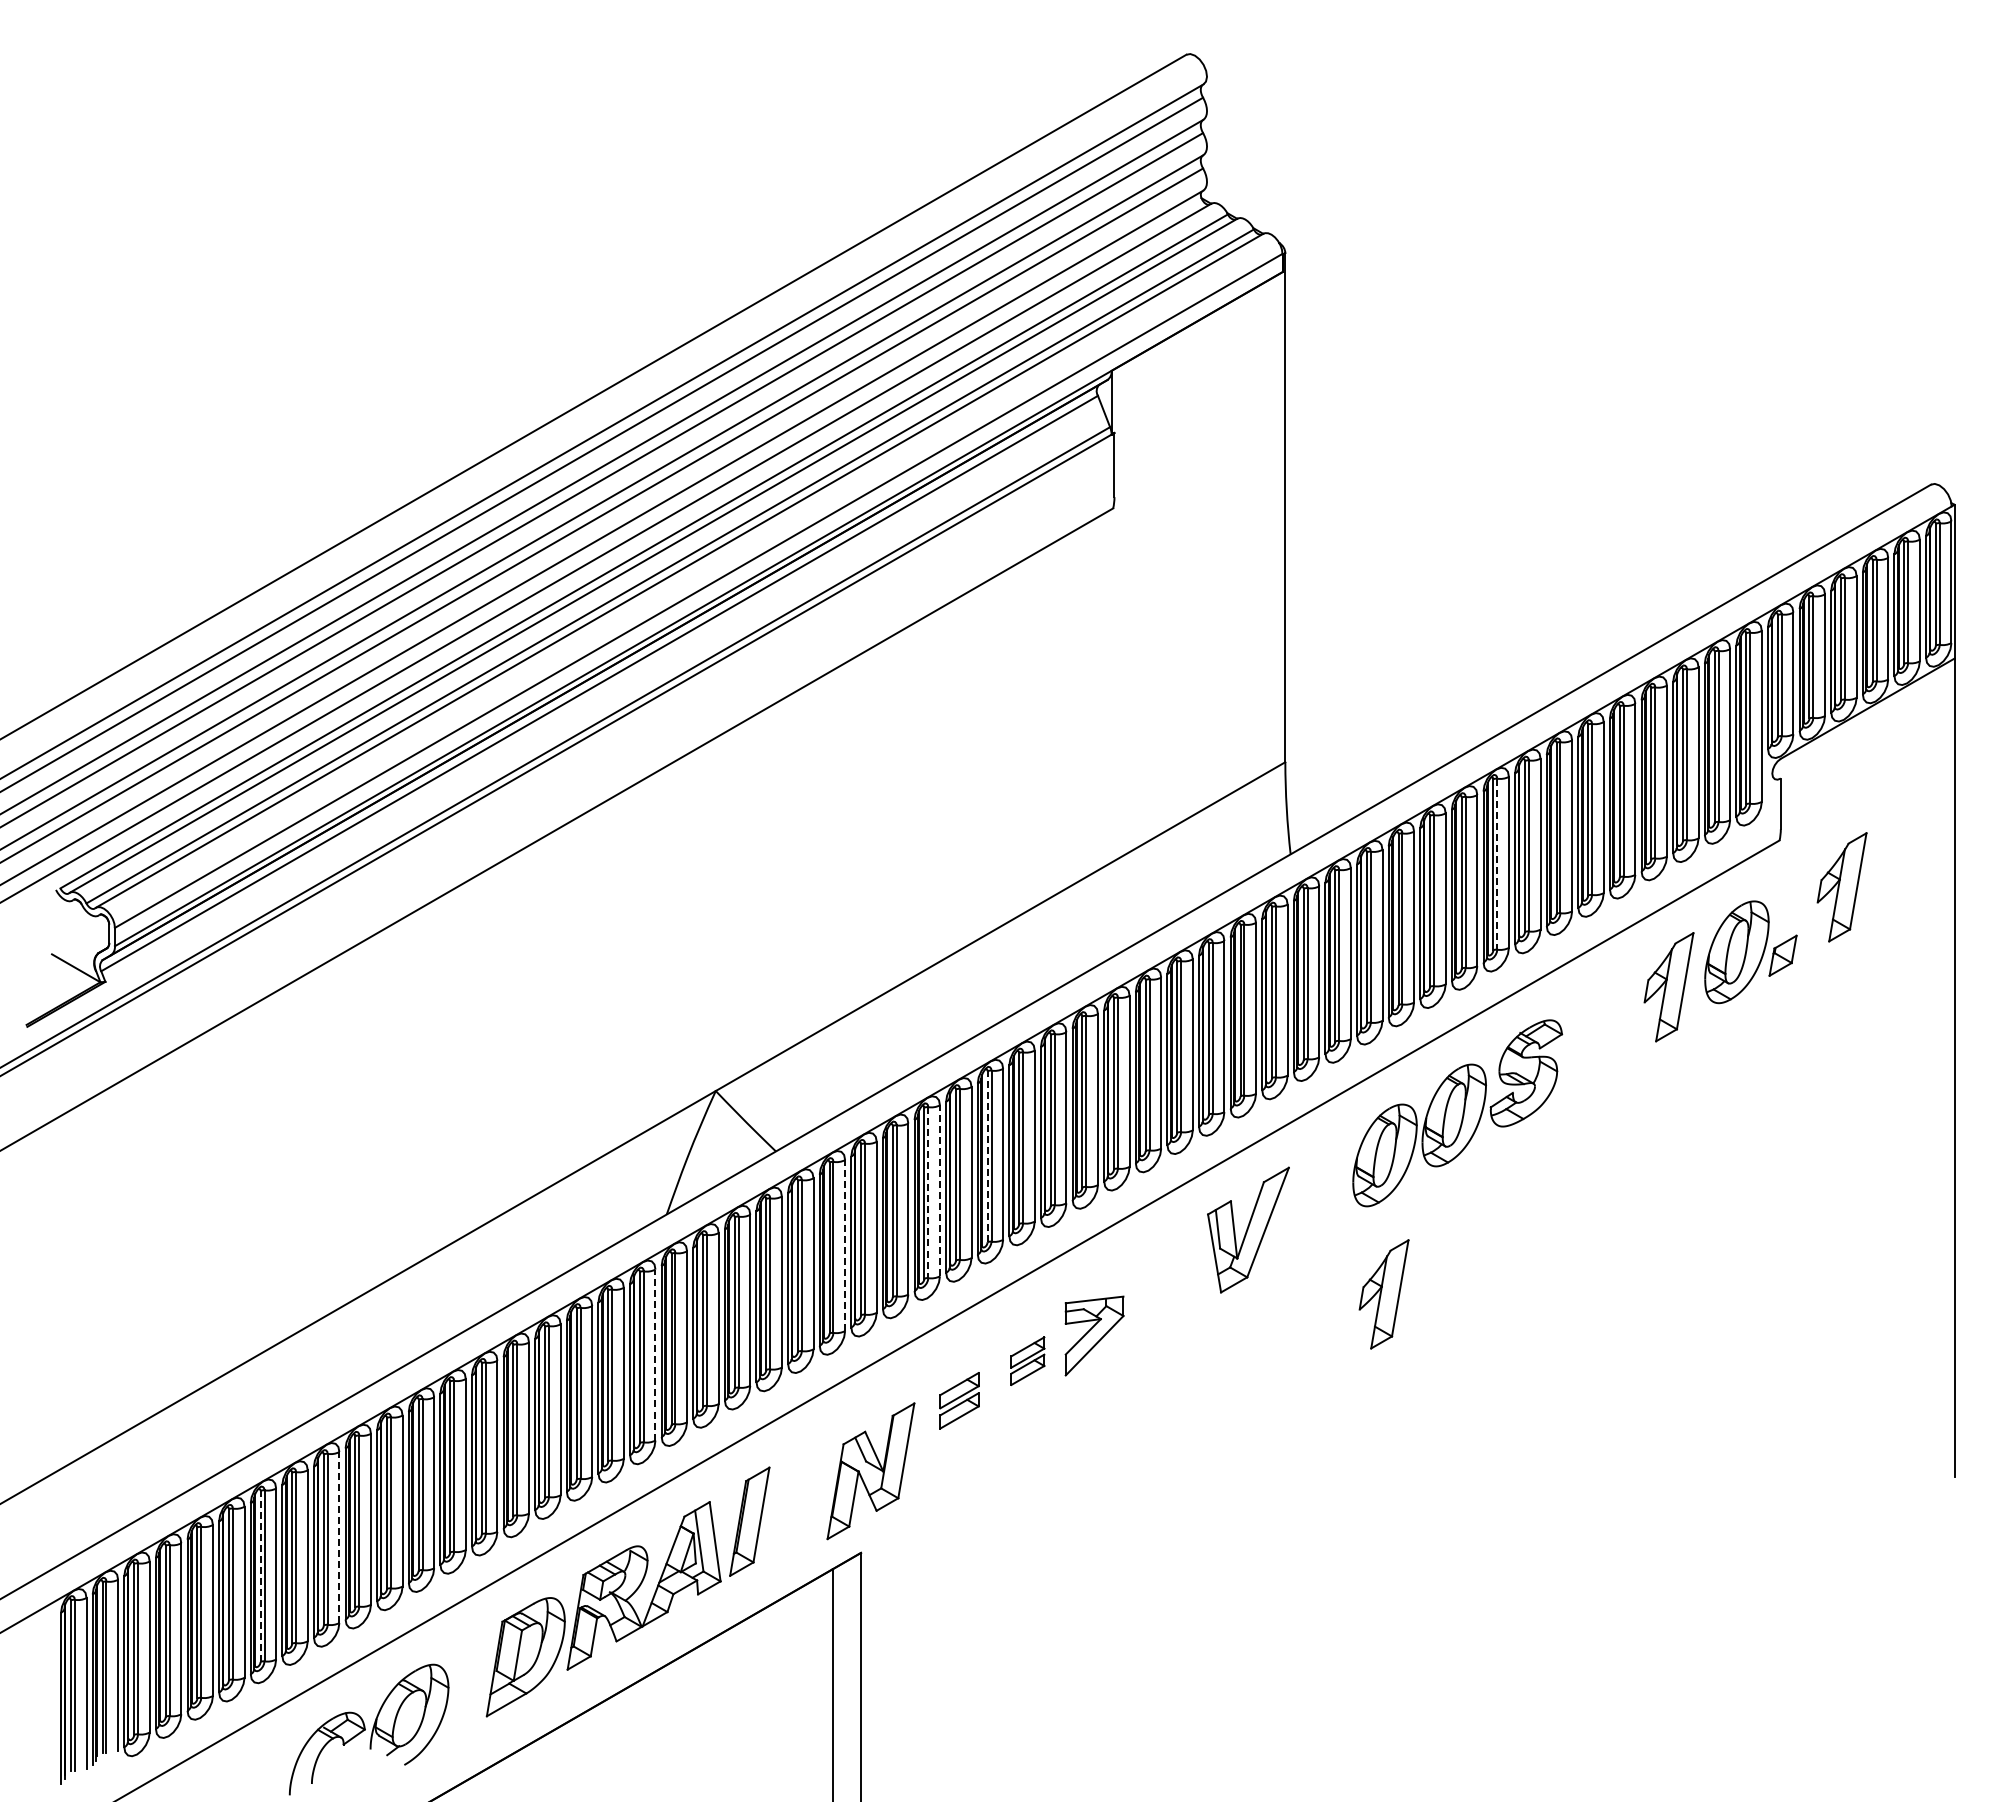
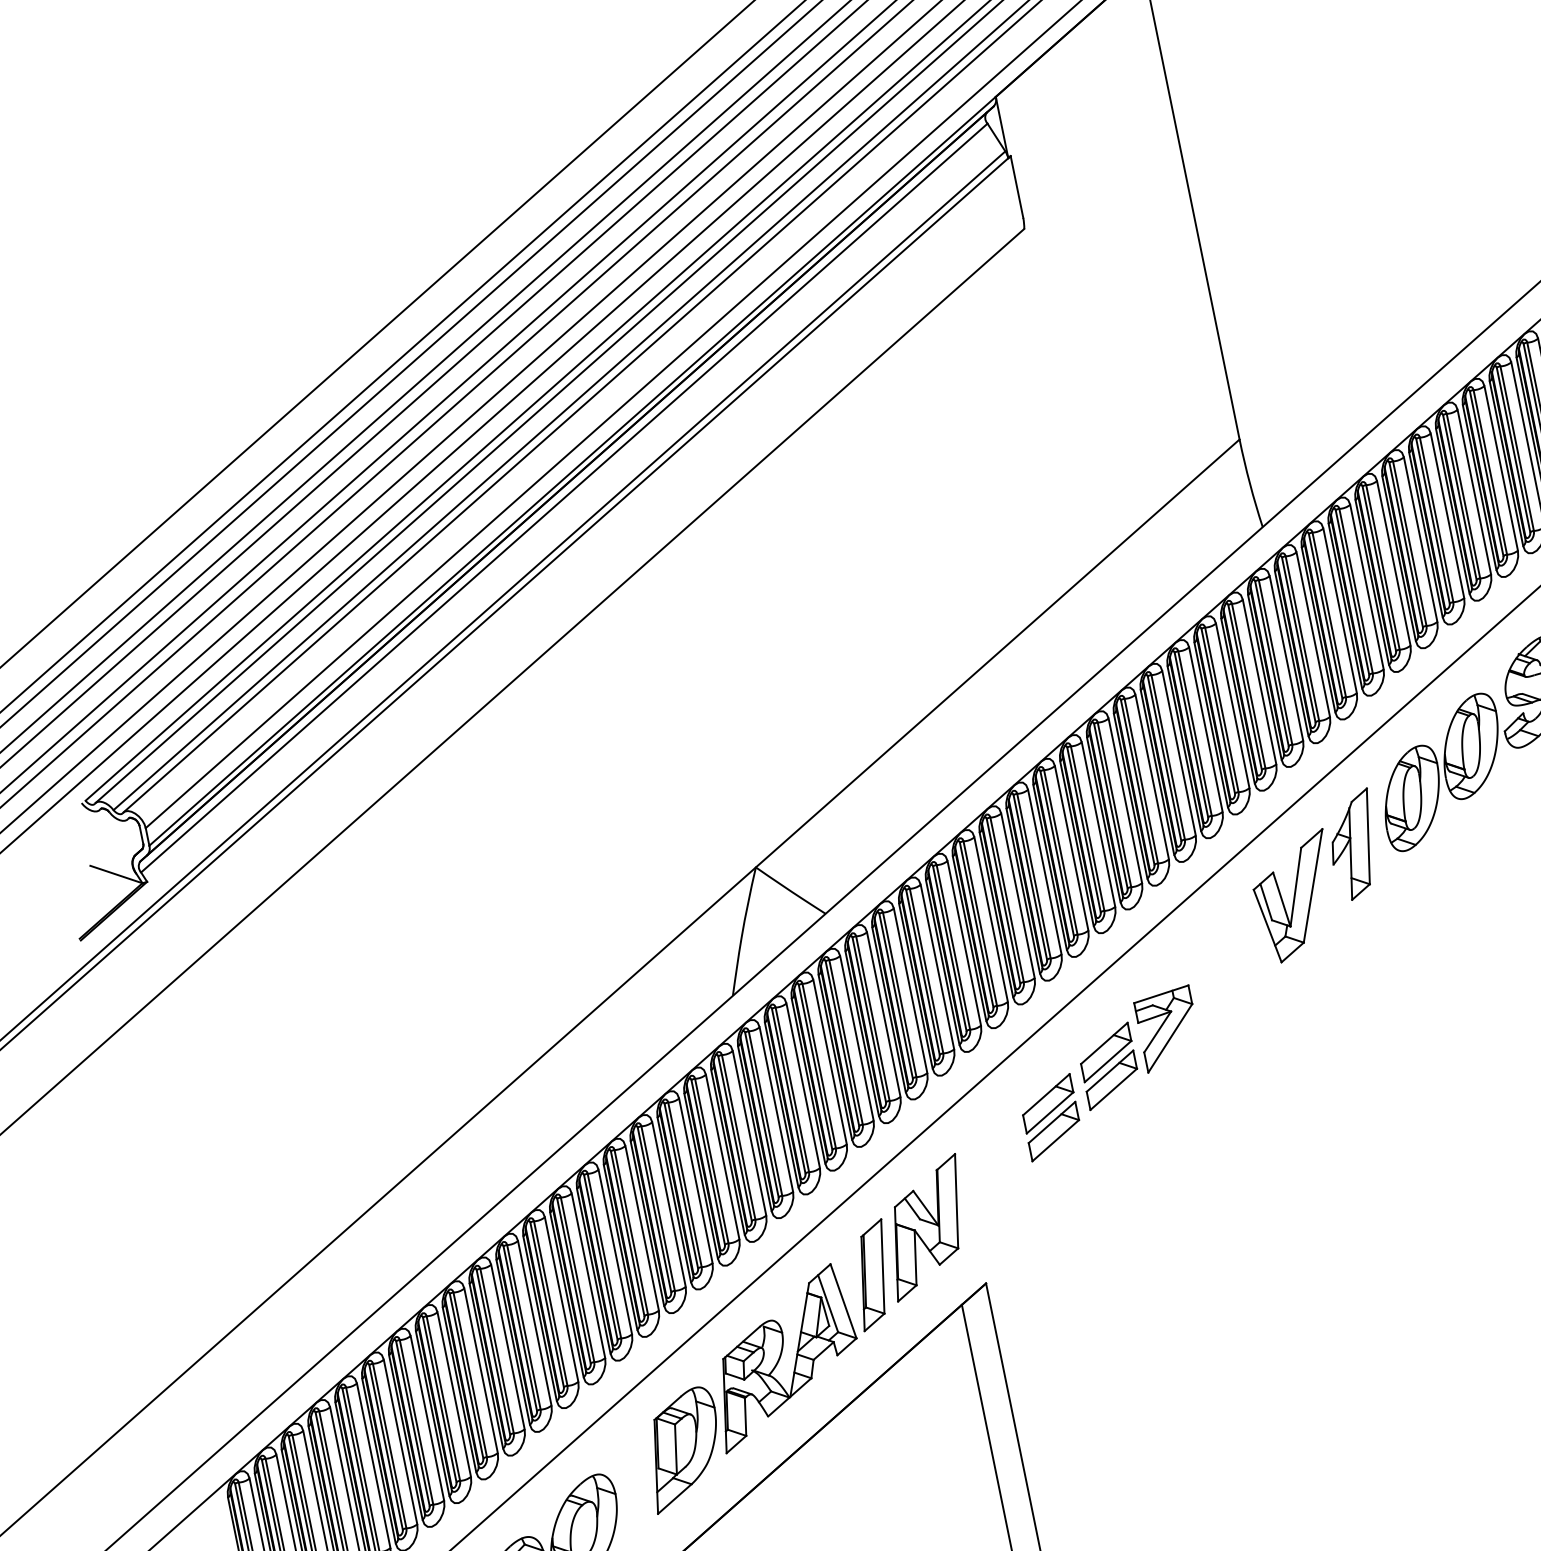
line: (1497, 864) -> (1463, 496), dashed -> solid
line: (987, 1156) -> (1030, 877), dashed -> solid
line: (939, 1190) -> (990, 919), dashed -> solid
line: (928, 1193) -> (980, 924), dashed -> solid
line: (845, 1245) -> (910, 990), dashed -> solid
part: (1383, 1294) -> (1353, 845), moved
line: (655, 1354) -> (749, 1132), dashed -> solid
part: (1027, 1360) -> (1108, 1065), size x1.67
part: (959, 1400) -> (1050, 1117), size x1.43
part: (870, 1471) -> (926, 1228), moved
line: (339, 1537) -> (481, 1370), dashed -> solid
line: (260, 1575) -> (412, 1422), dashed -> solid

